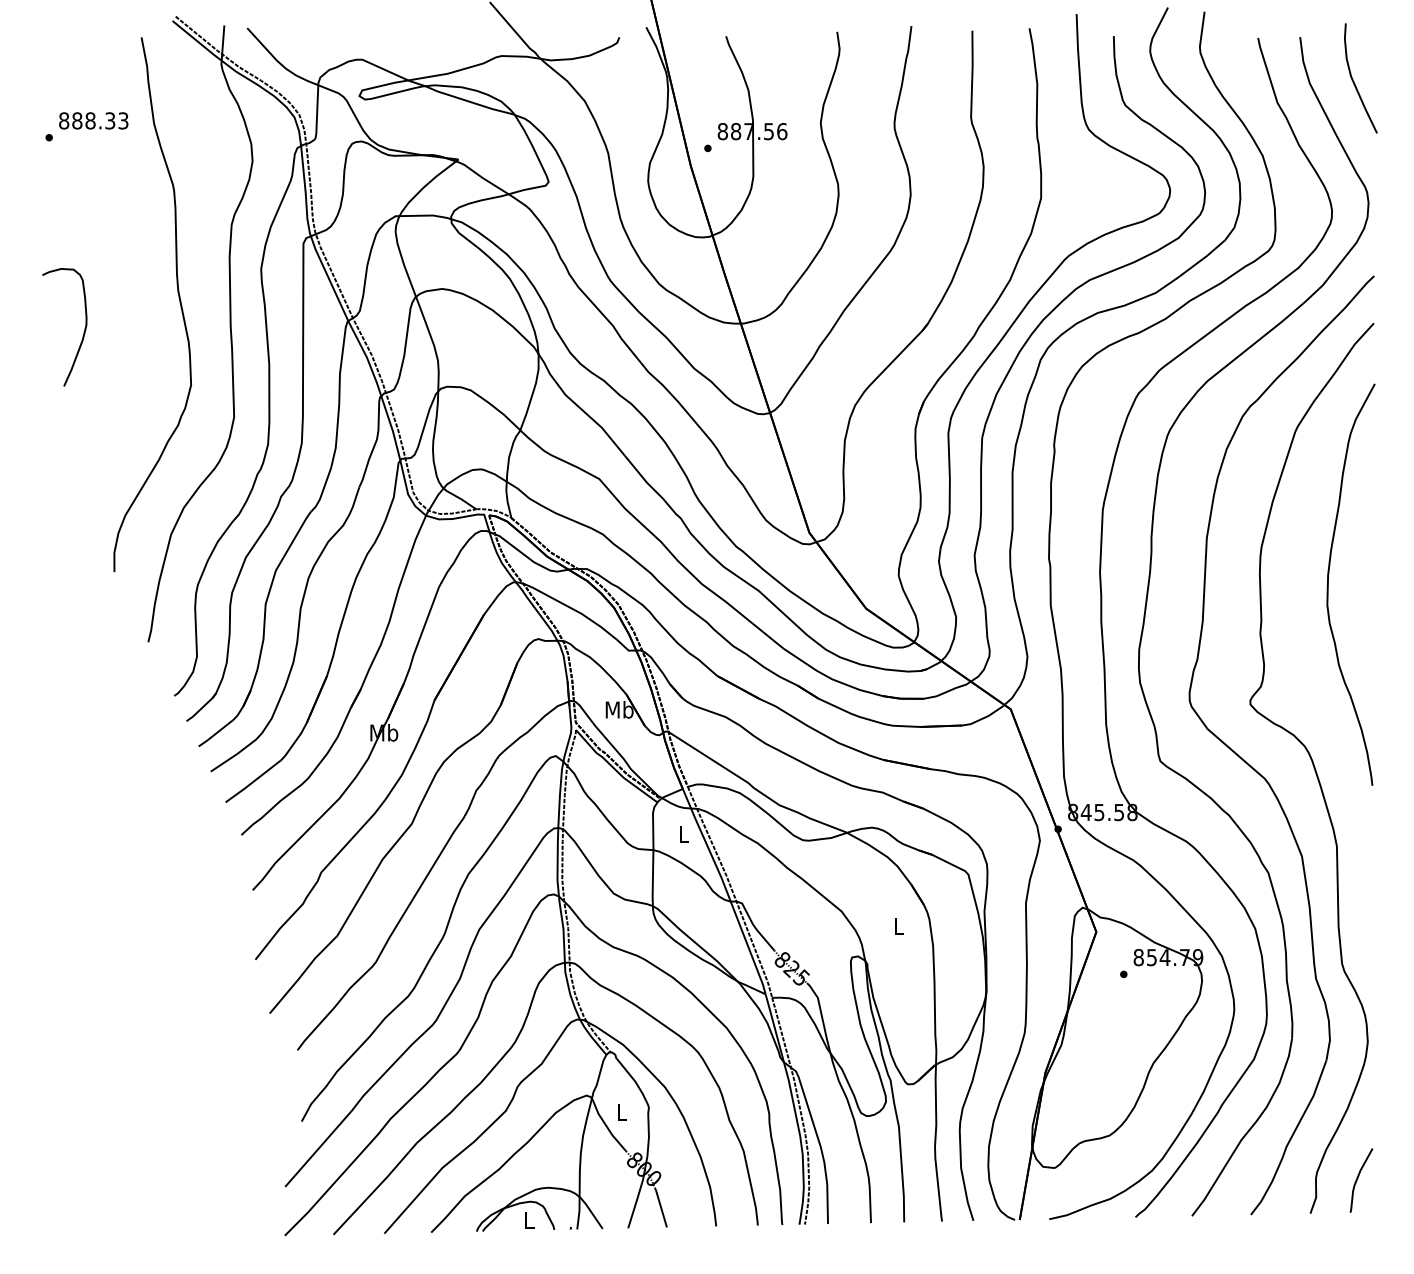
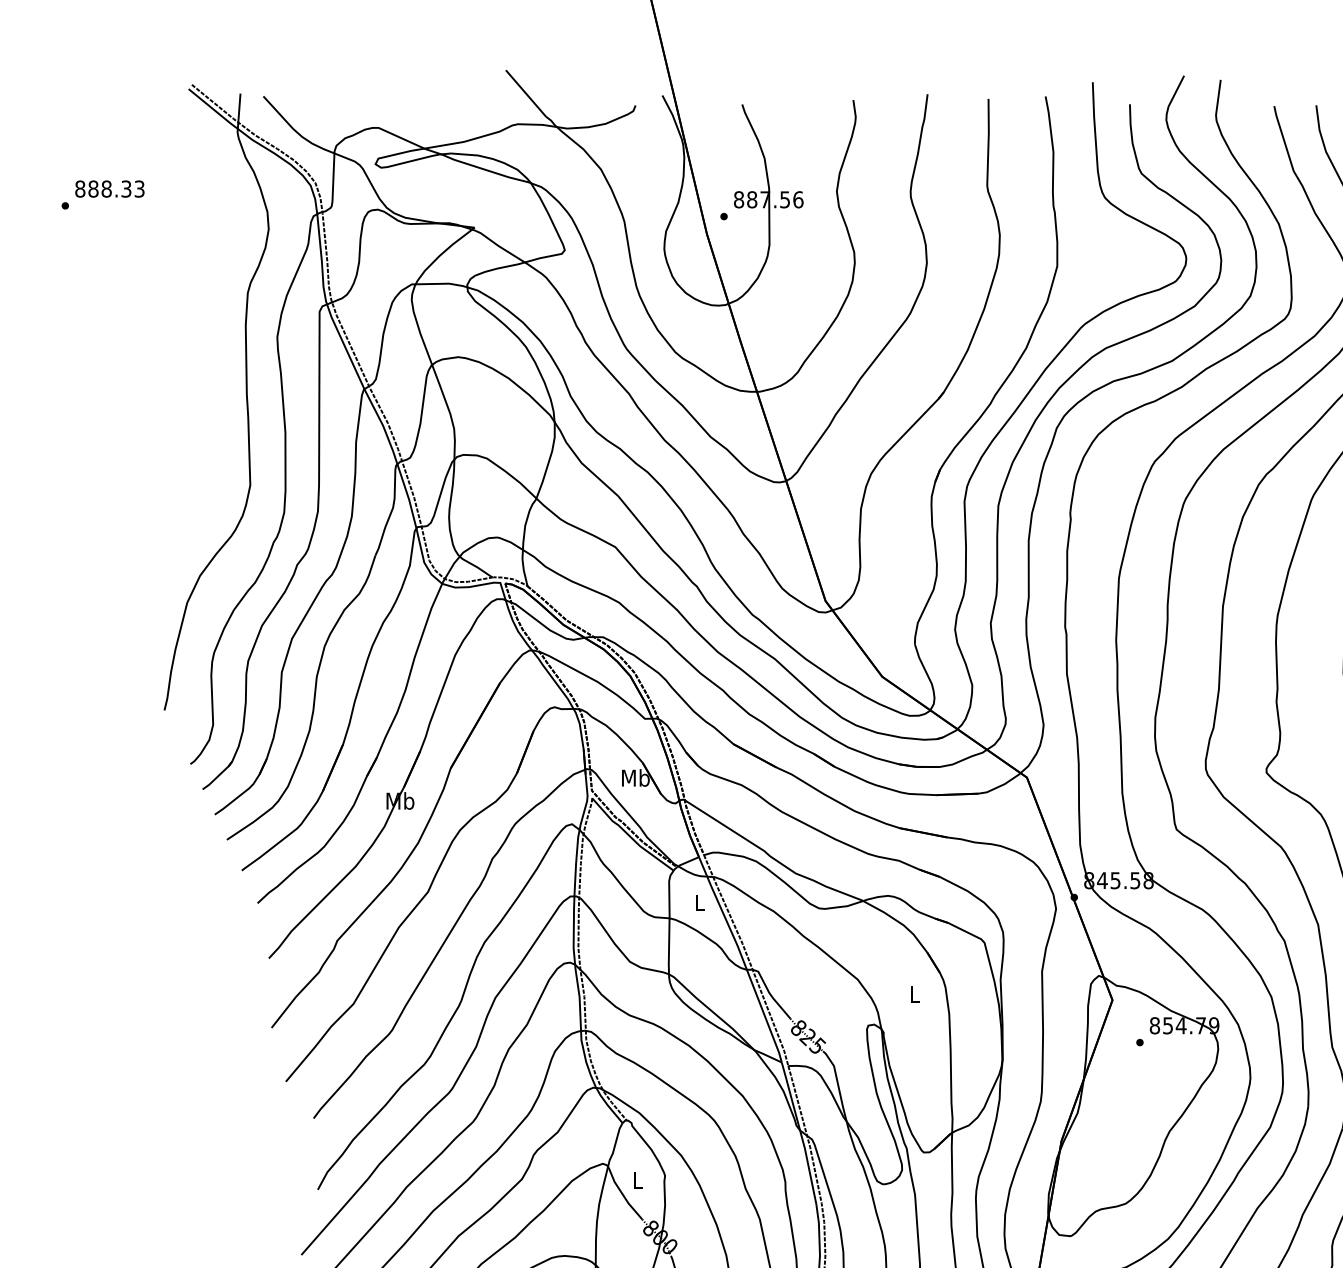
curve: (178, 298) -> (194, 366), removed
curve: (83, 332) -> (99, 400), removed

